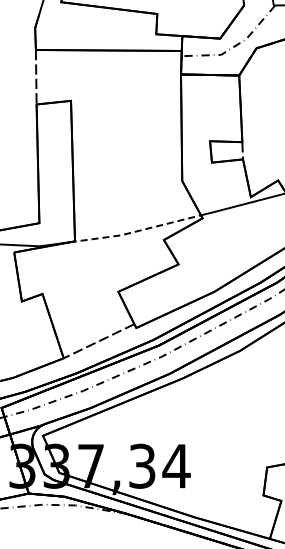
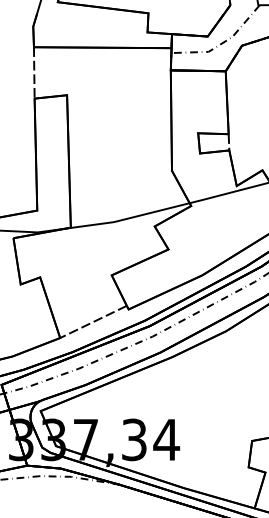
line: (135, 231) -> (127, 218), dashed -> solid

